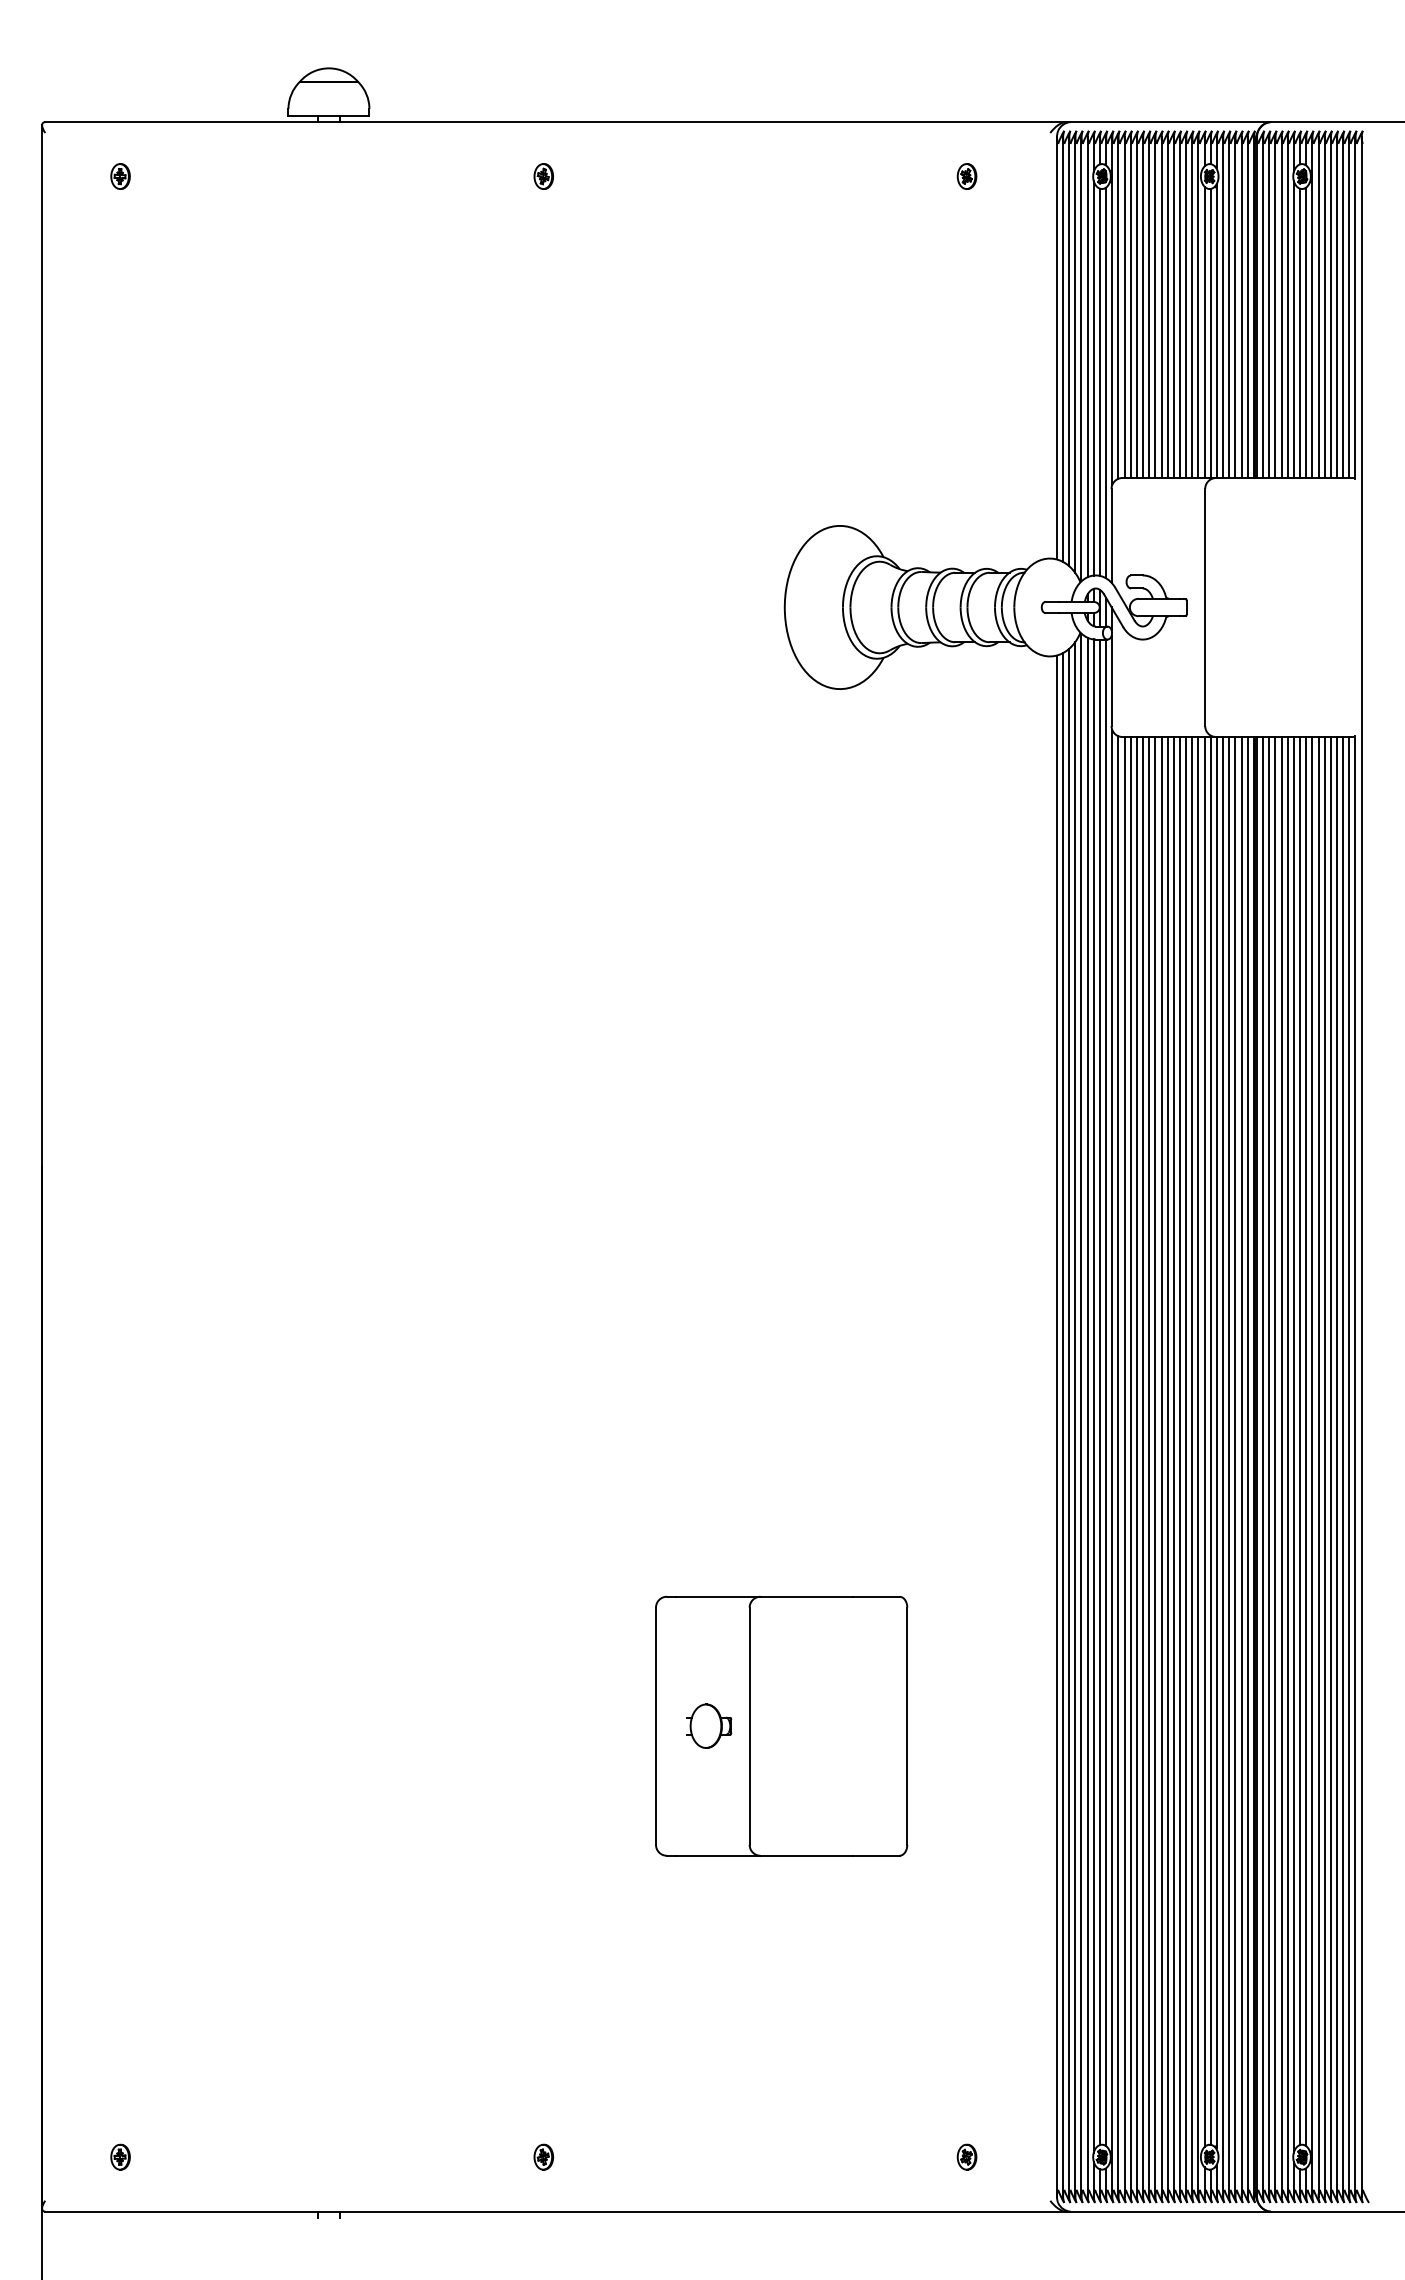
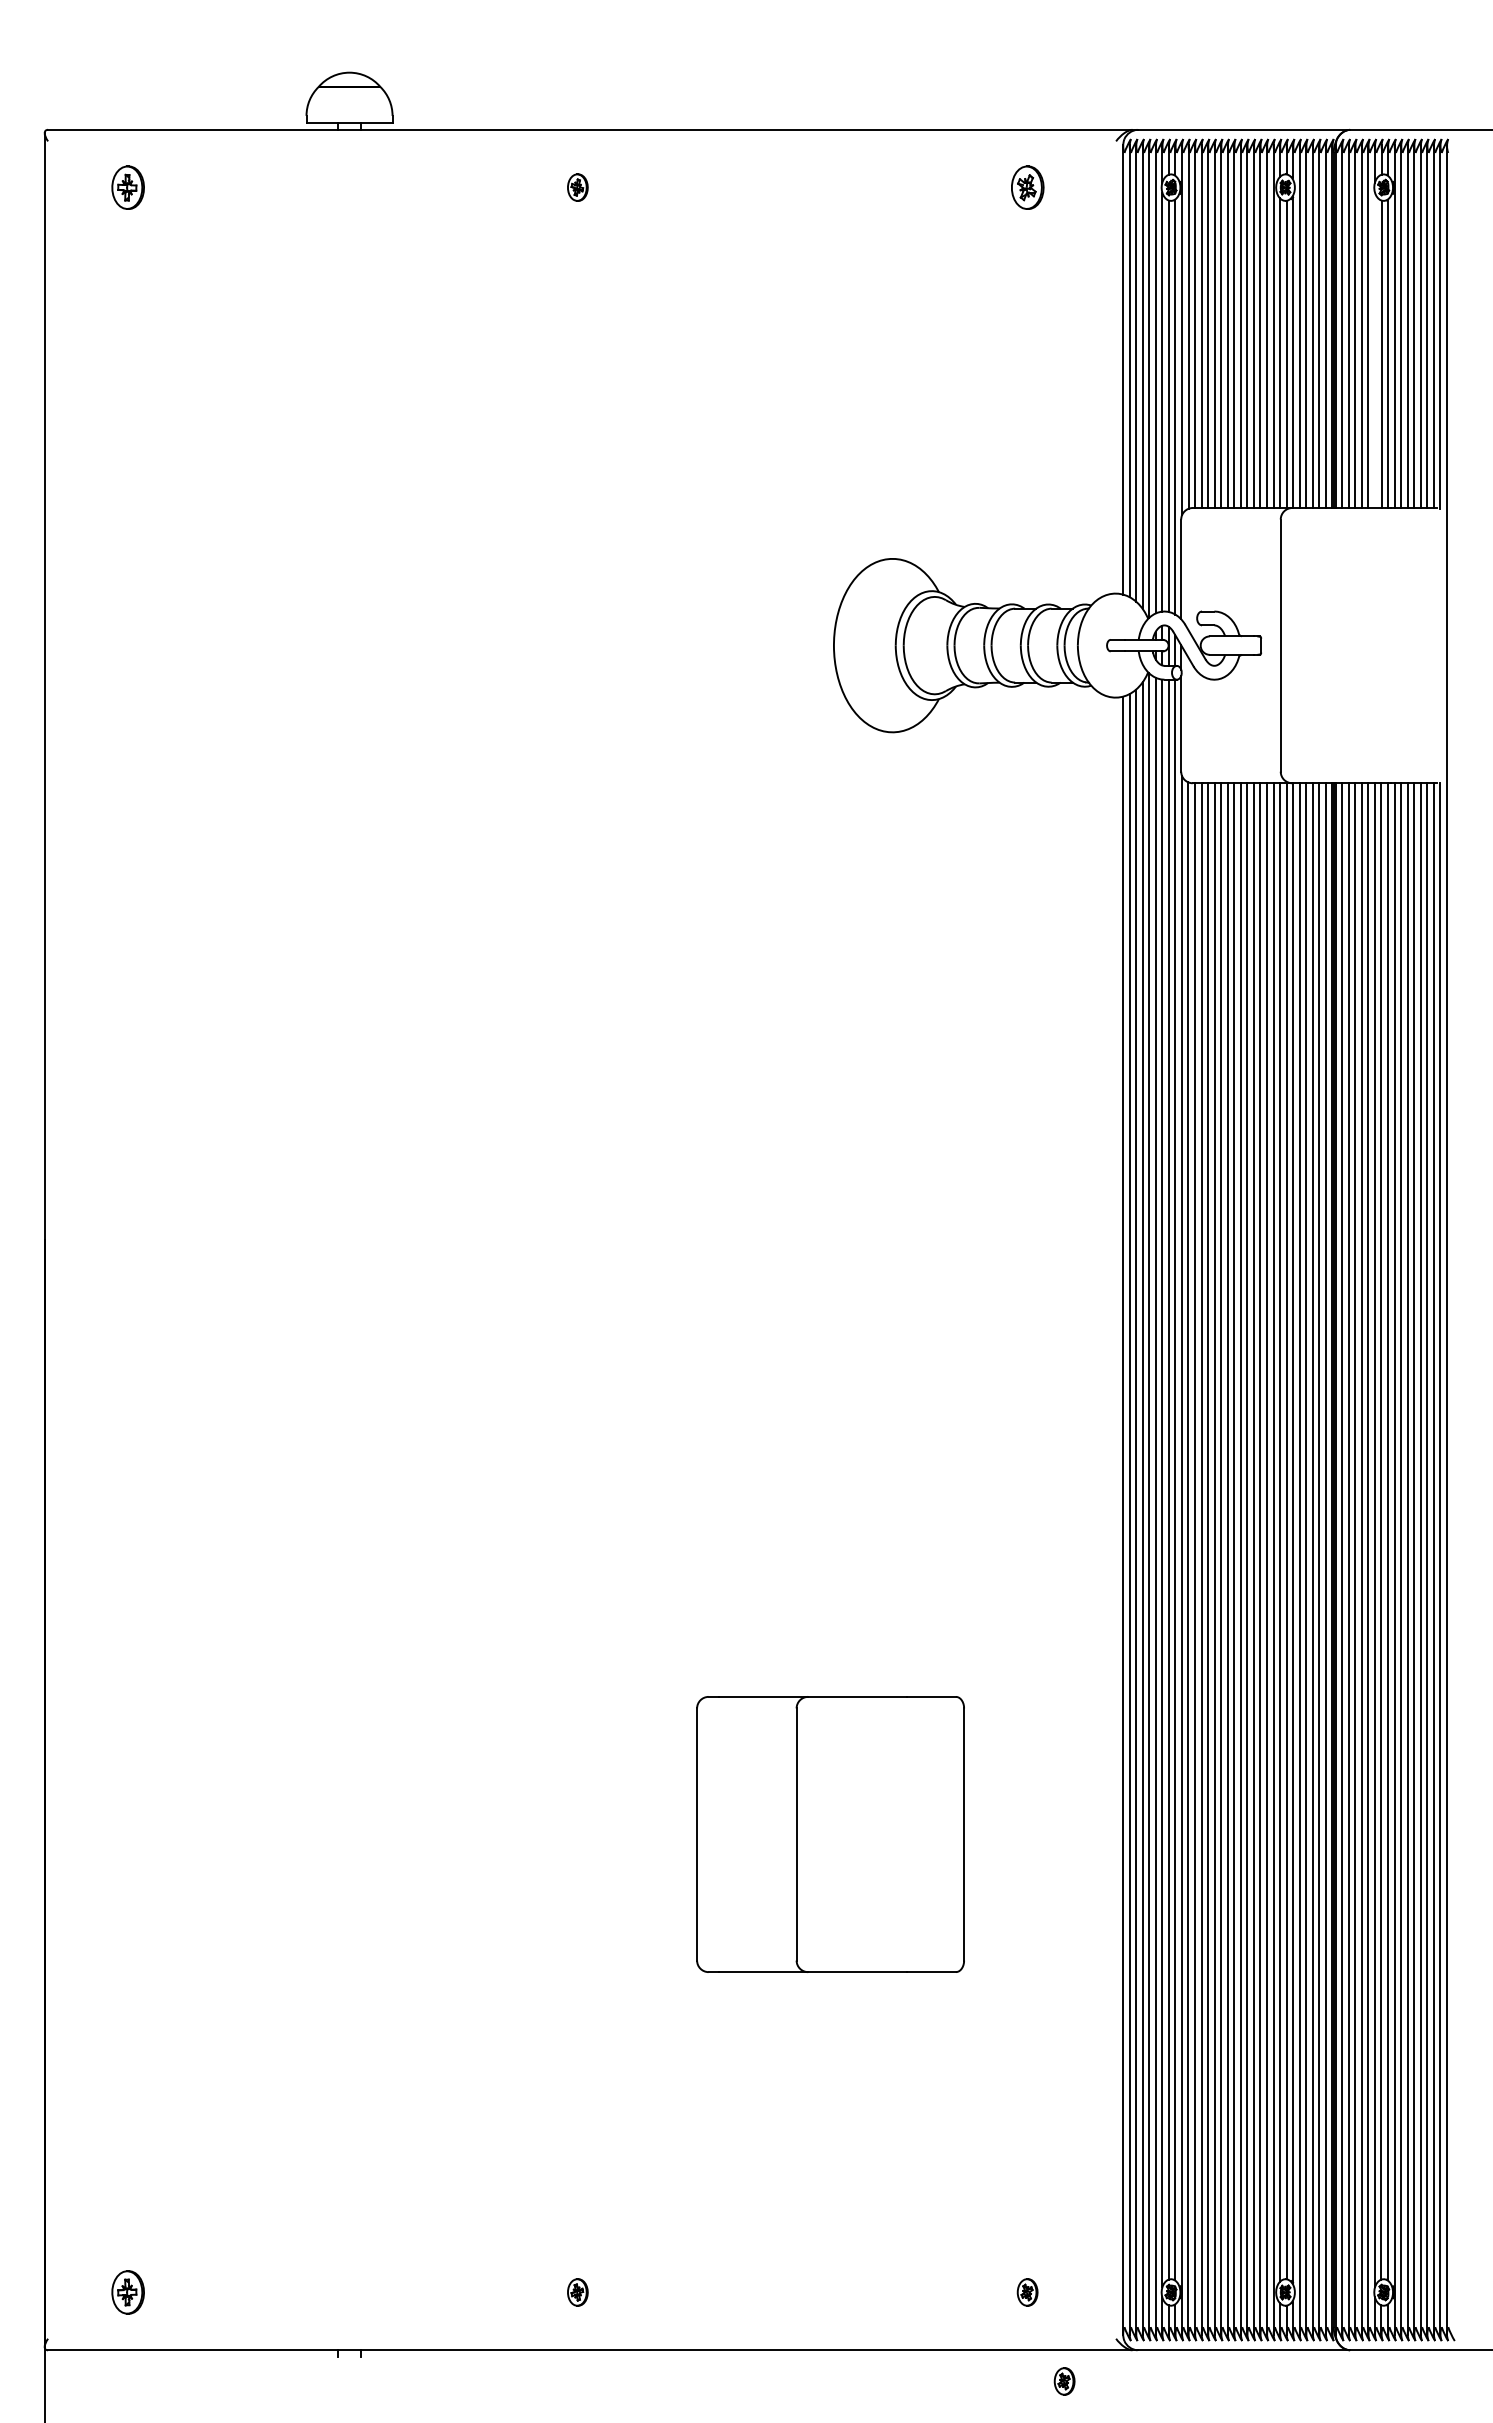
part: (120, 176) -> (127, 187), size x1.6
part: (966, 176) -> (1027, 187), size x1.6
line: (1293, 329) -> (1374, 350), removed
part: (709, 1726) -> (753, 1834), removed
part: (120, 2157) -> (127, 2292), size x1.6
part: (1001, 2240) -> (1064, 2381), added

